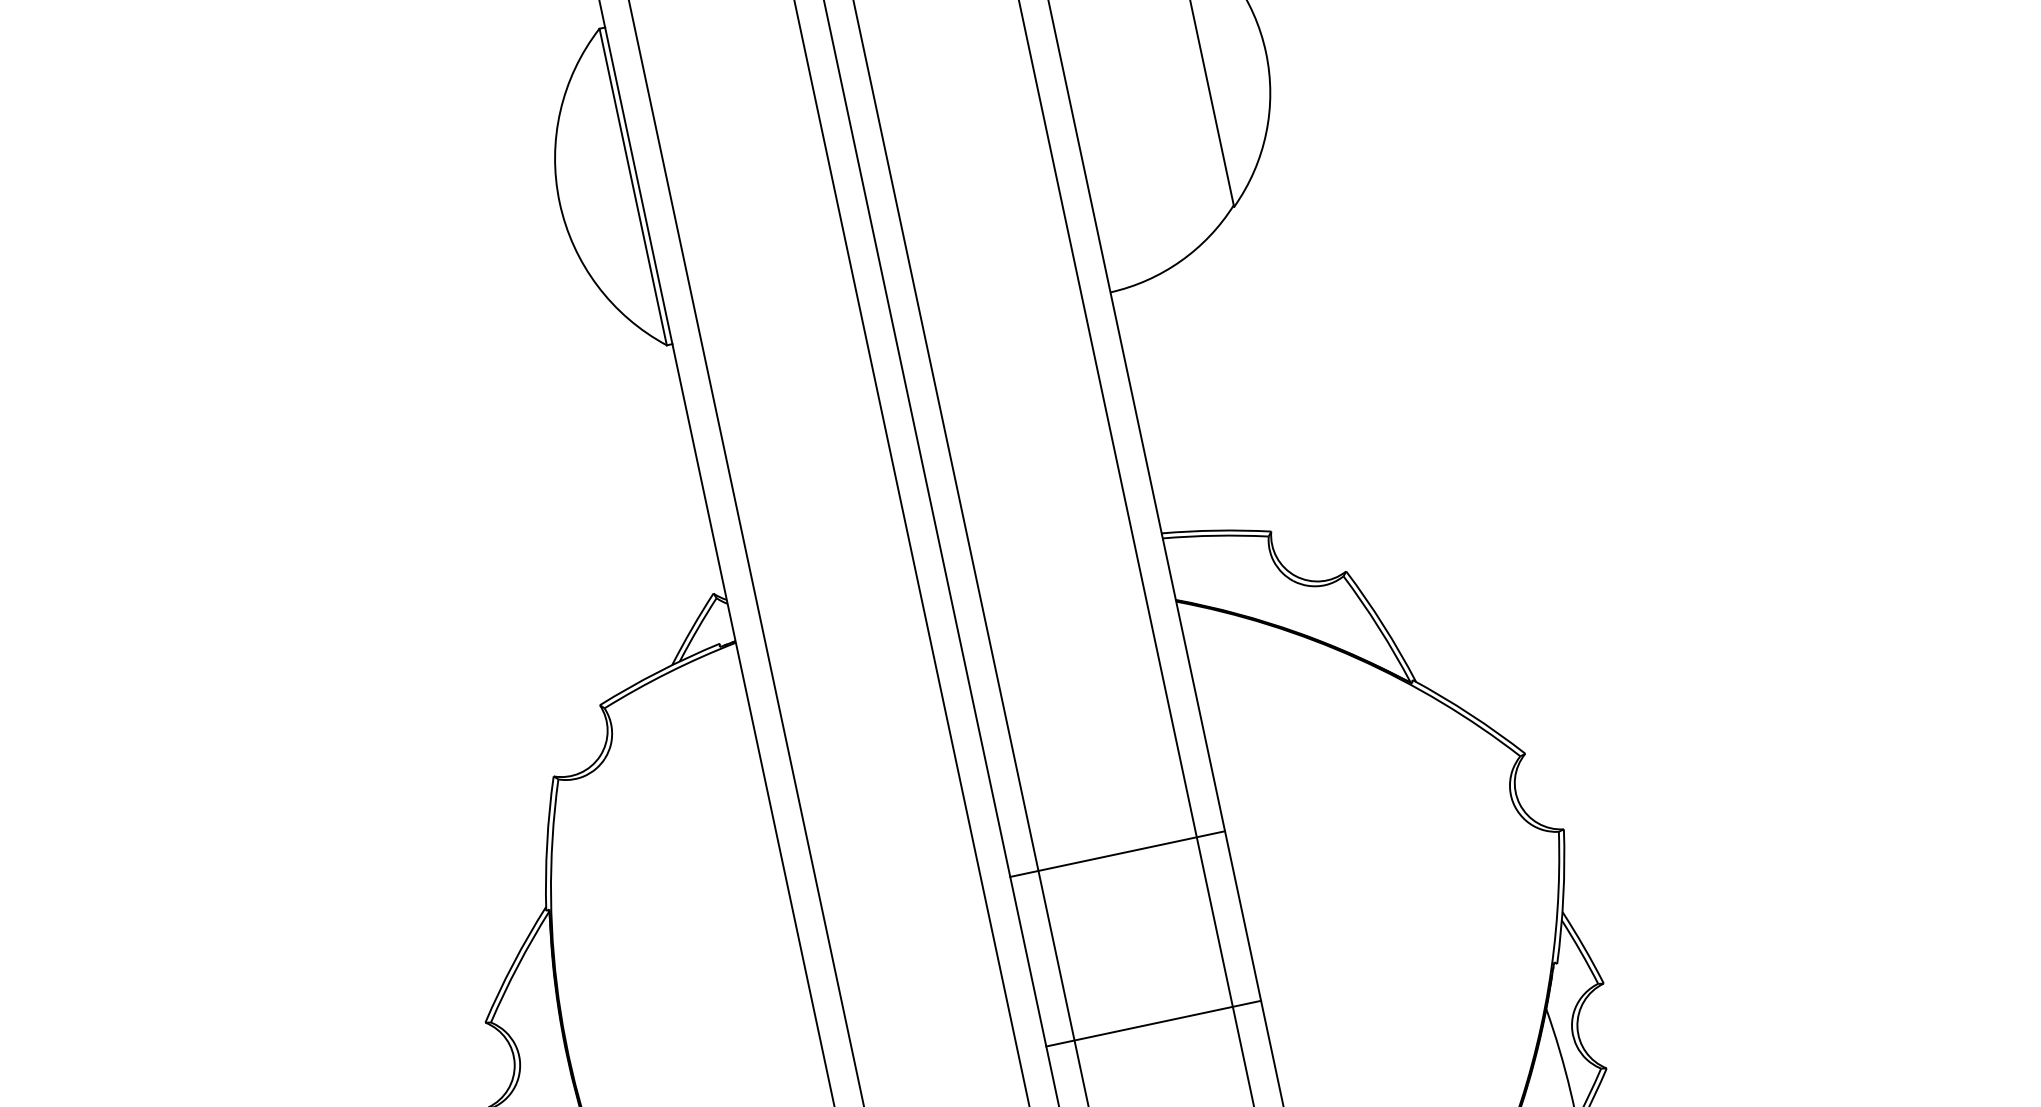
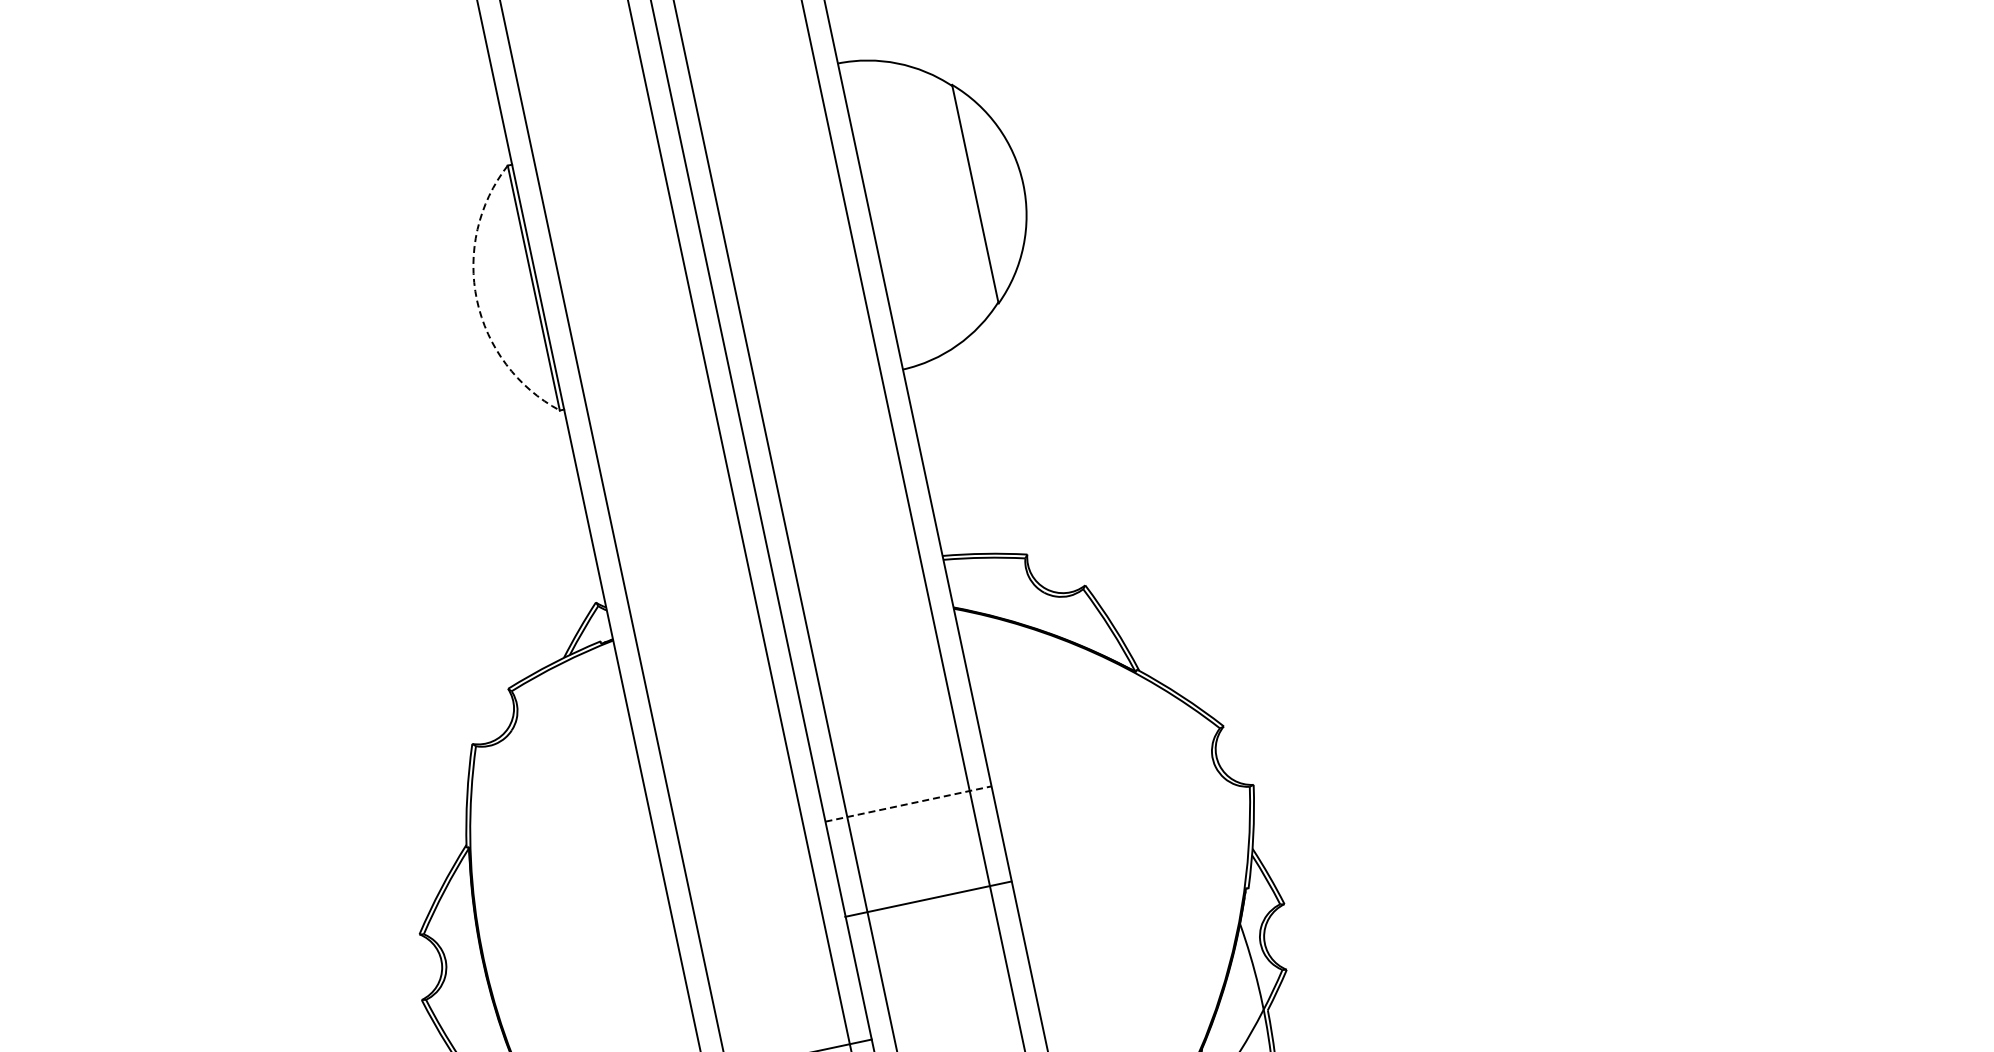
arc: (559, 203) -> (476, 300), solid -> dashed
line: (1117, 854) -> (908, 804), solid -> dashed
line: (1153, 1022) -> (928, 898), moved

